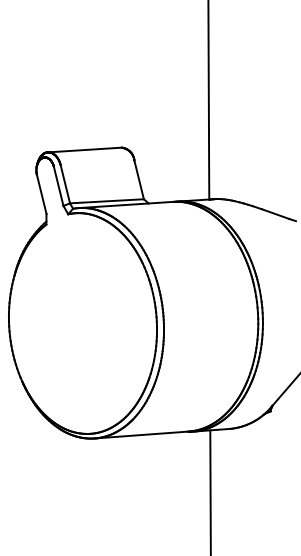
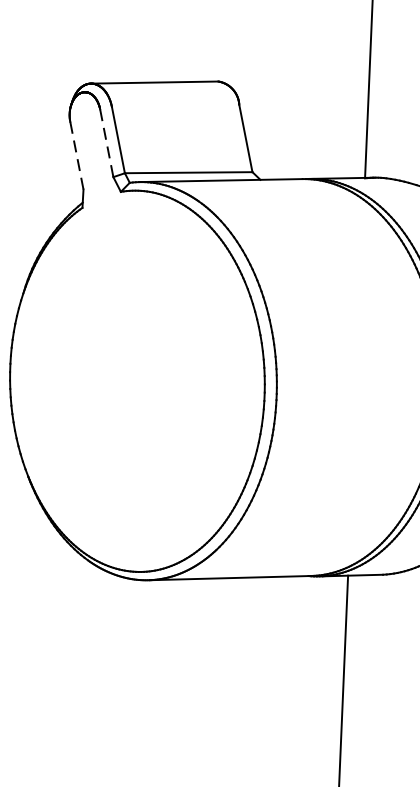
line: (58, 186) -> (106, 143), solid -> dashed
line: (41, 194) -> (76, 155), solid -> dashed

